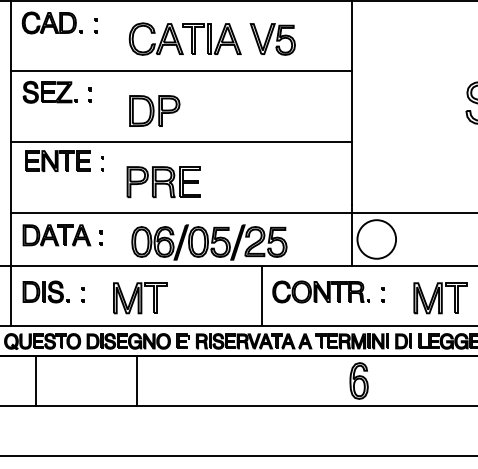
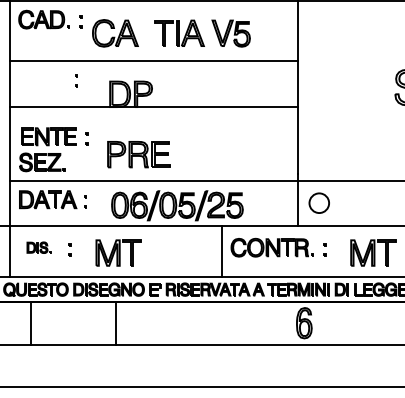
part: (155, 38) -> (114, 32), moved
part: (49, 91) -> (41, 161), moved
line: (181, 142) -> (153, 107), moved
circle: (376, 239) -> (319, 203), size x0.6
part: (45, 291) -> (38, 247), size x0.6

